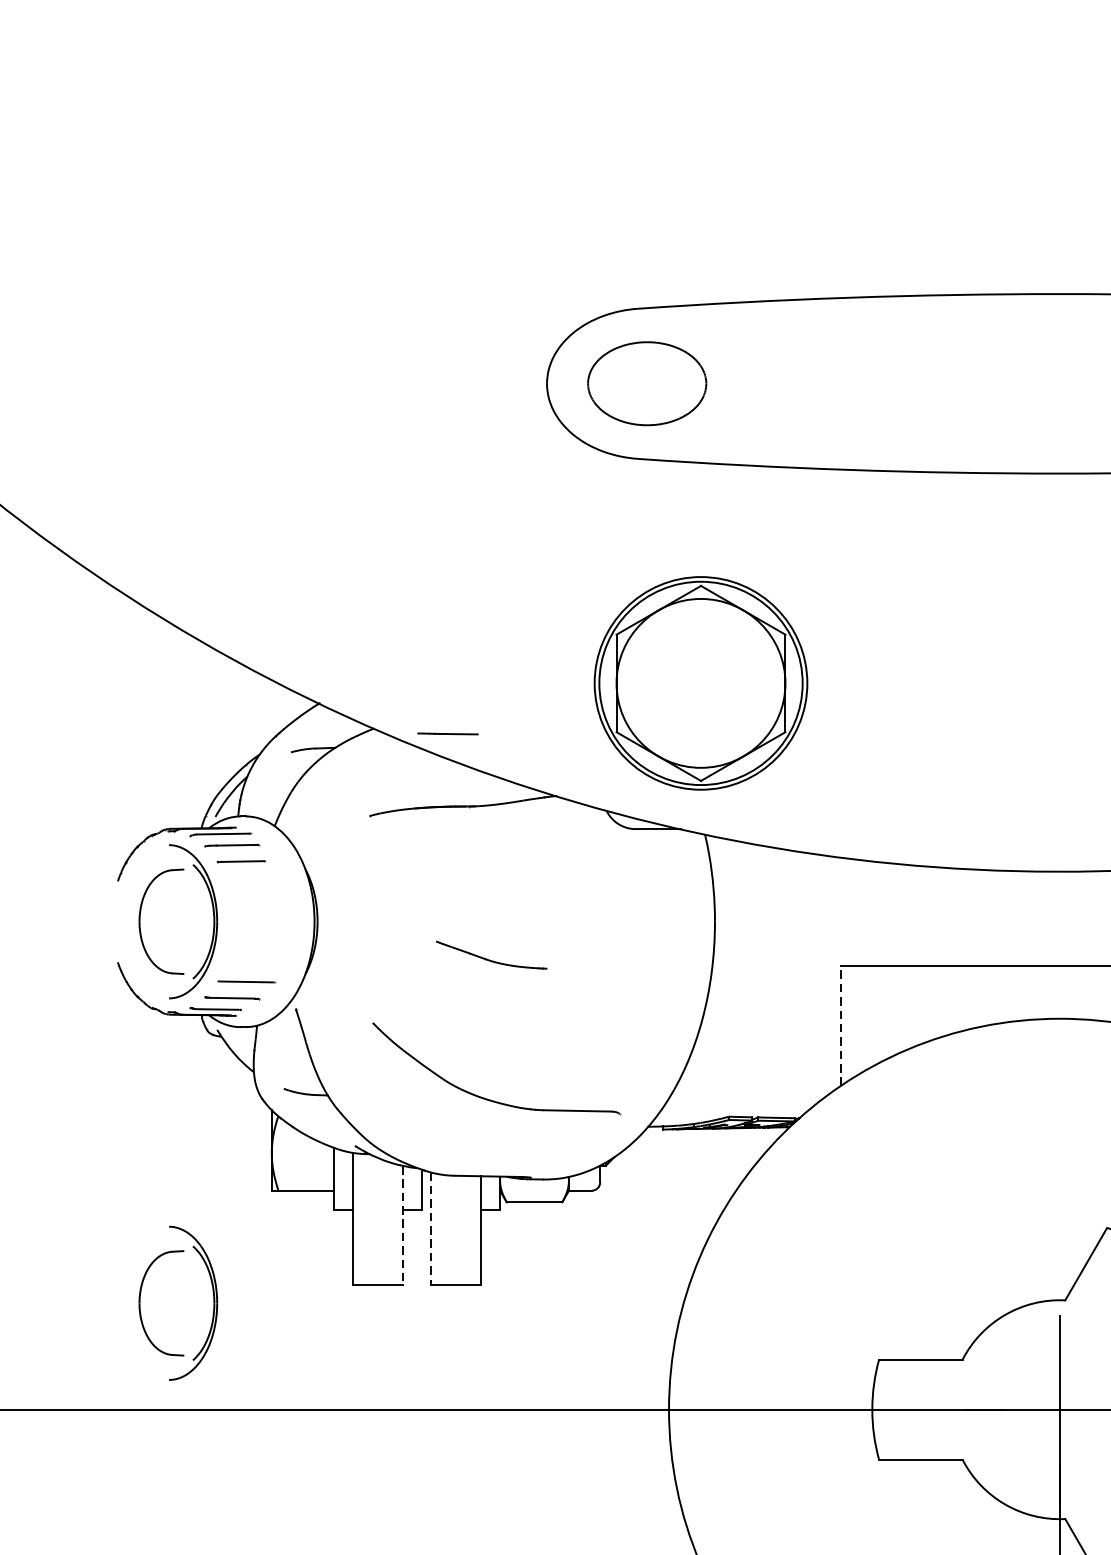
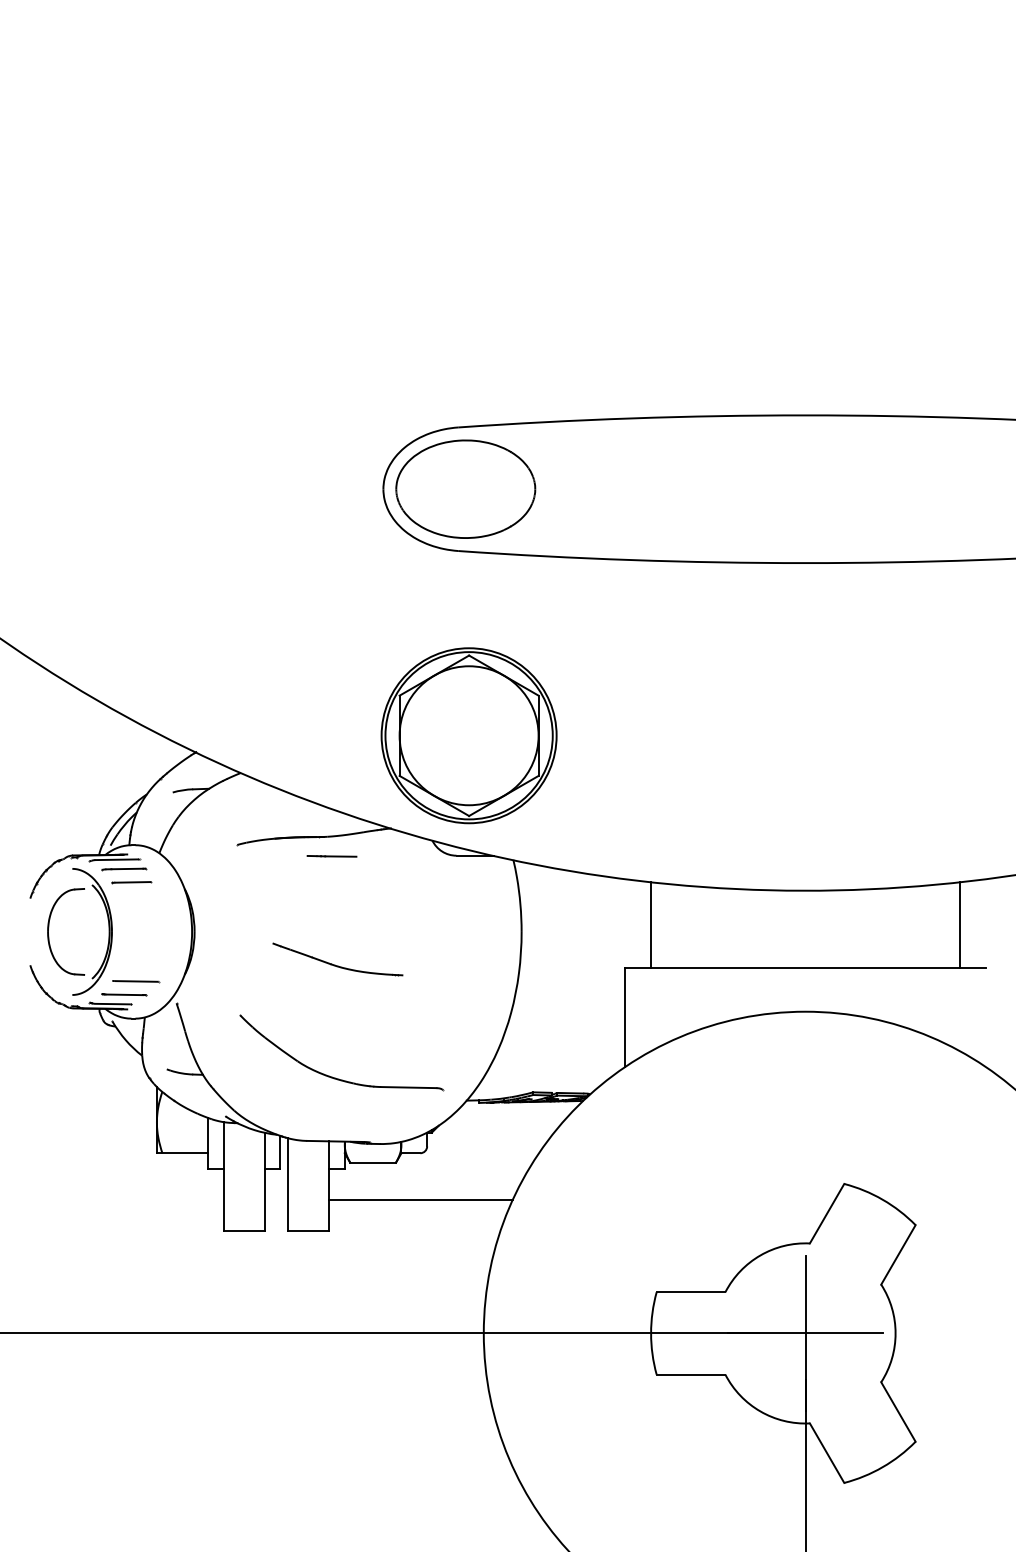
part: (646, 382) -> (465, 488), size x1.43
part: (700, 683) -> (468, 735), moved
line: (447, 734) -> (331, 856), moved
line: (872, 912) -> (651, 924), added
part: (491, 955) -> (337, 959), size x1.43
line: (841, 1025) -> (625, 1017), dashed -> solid
line: (403, 1225) -> (265, 1181), dashed -> solid
line: (431, 1228) -> (288, 1184), dashed -> solid
line: (592, 1248) -> (420, 1200), added
part: (212, 1302) -> (108, 1245), removed

